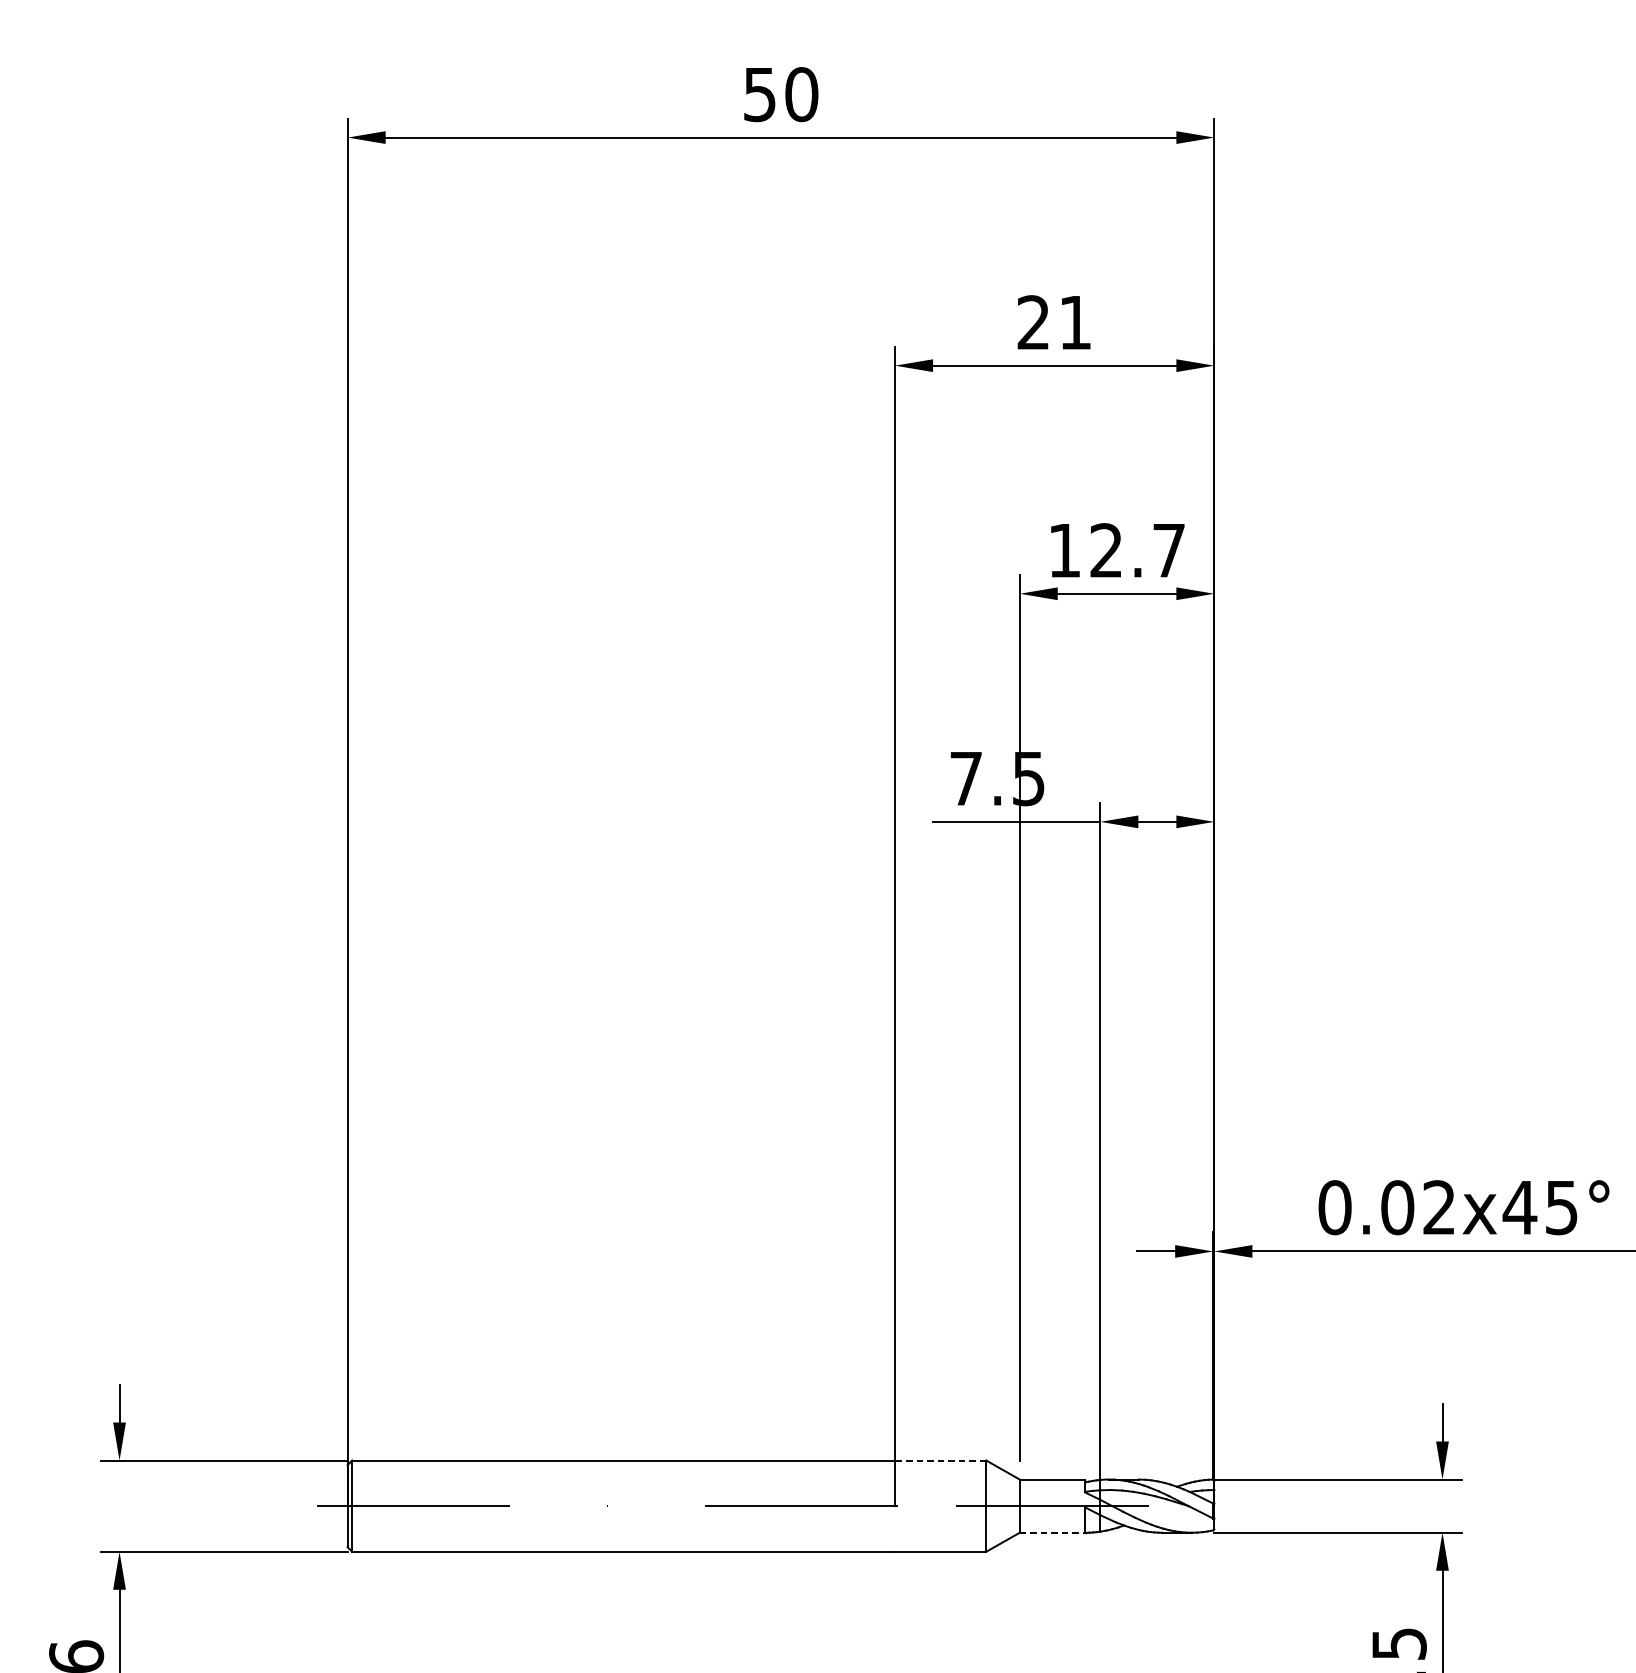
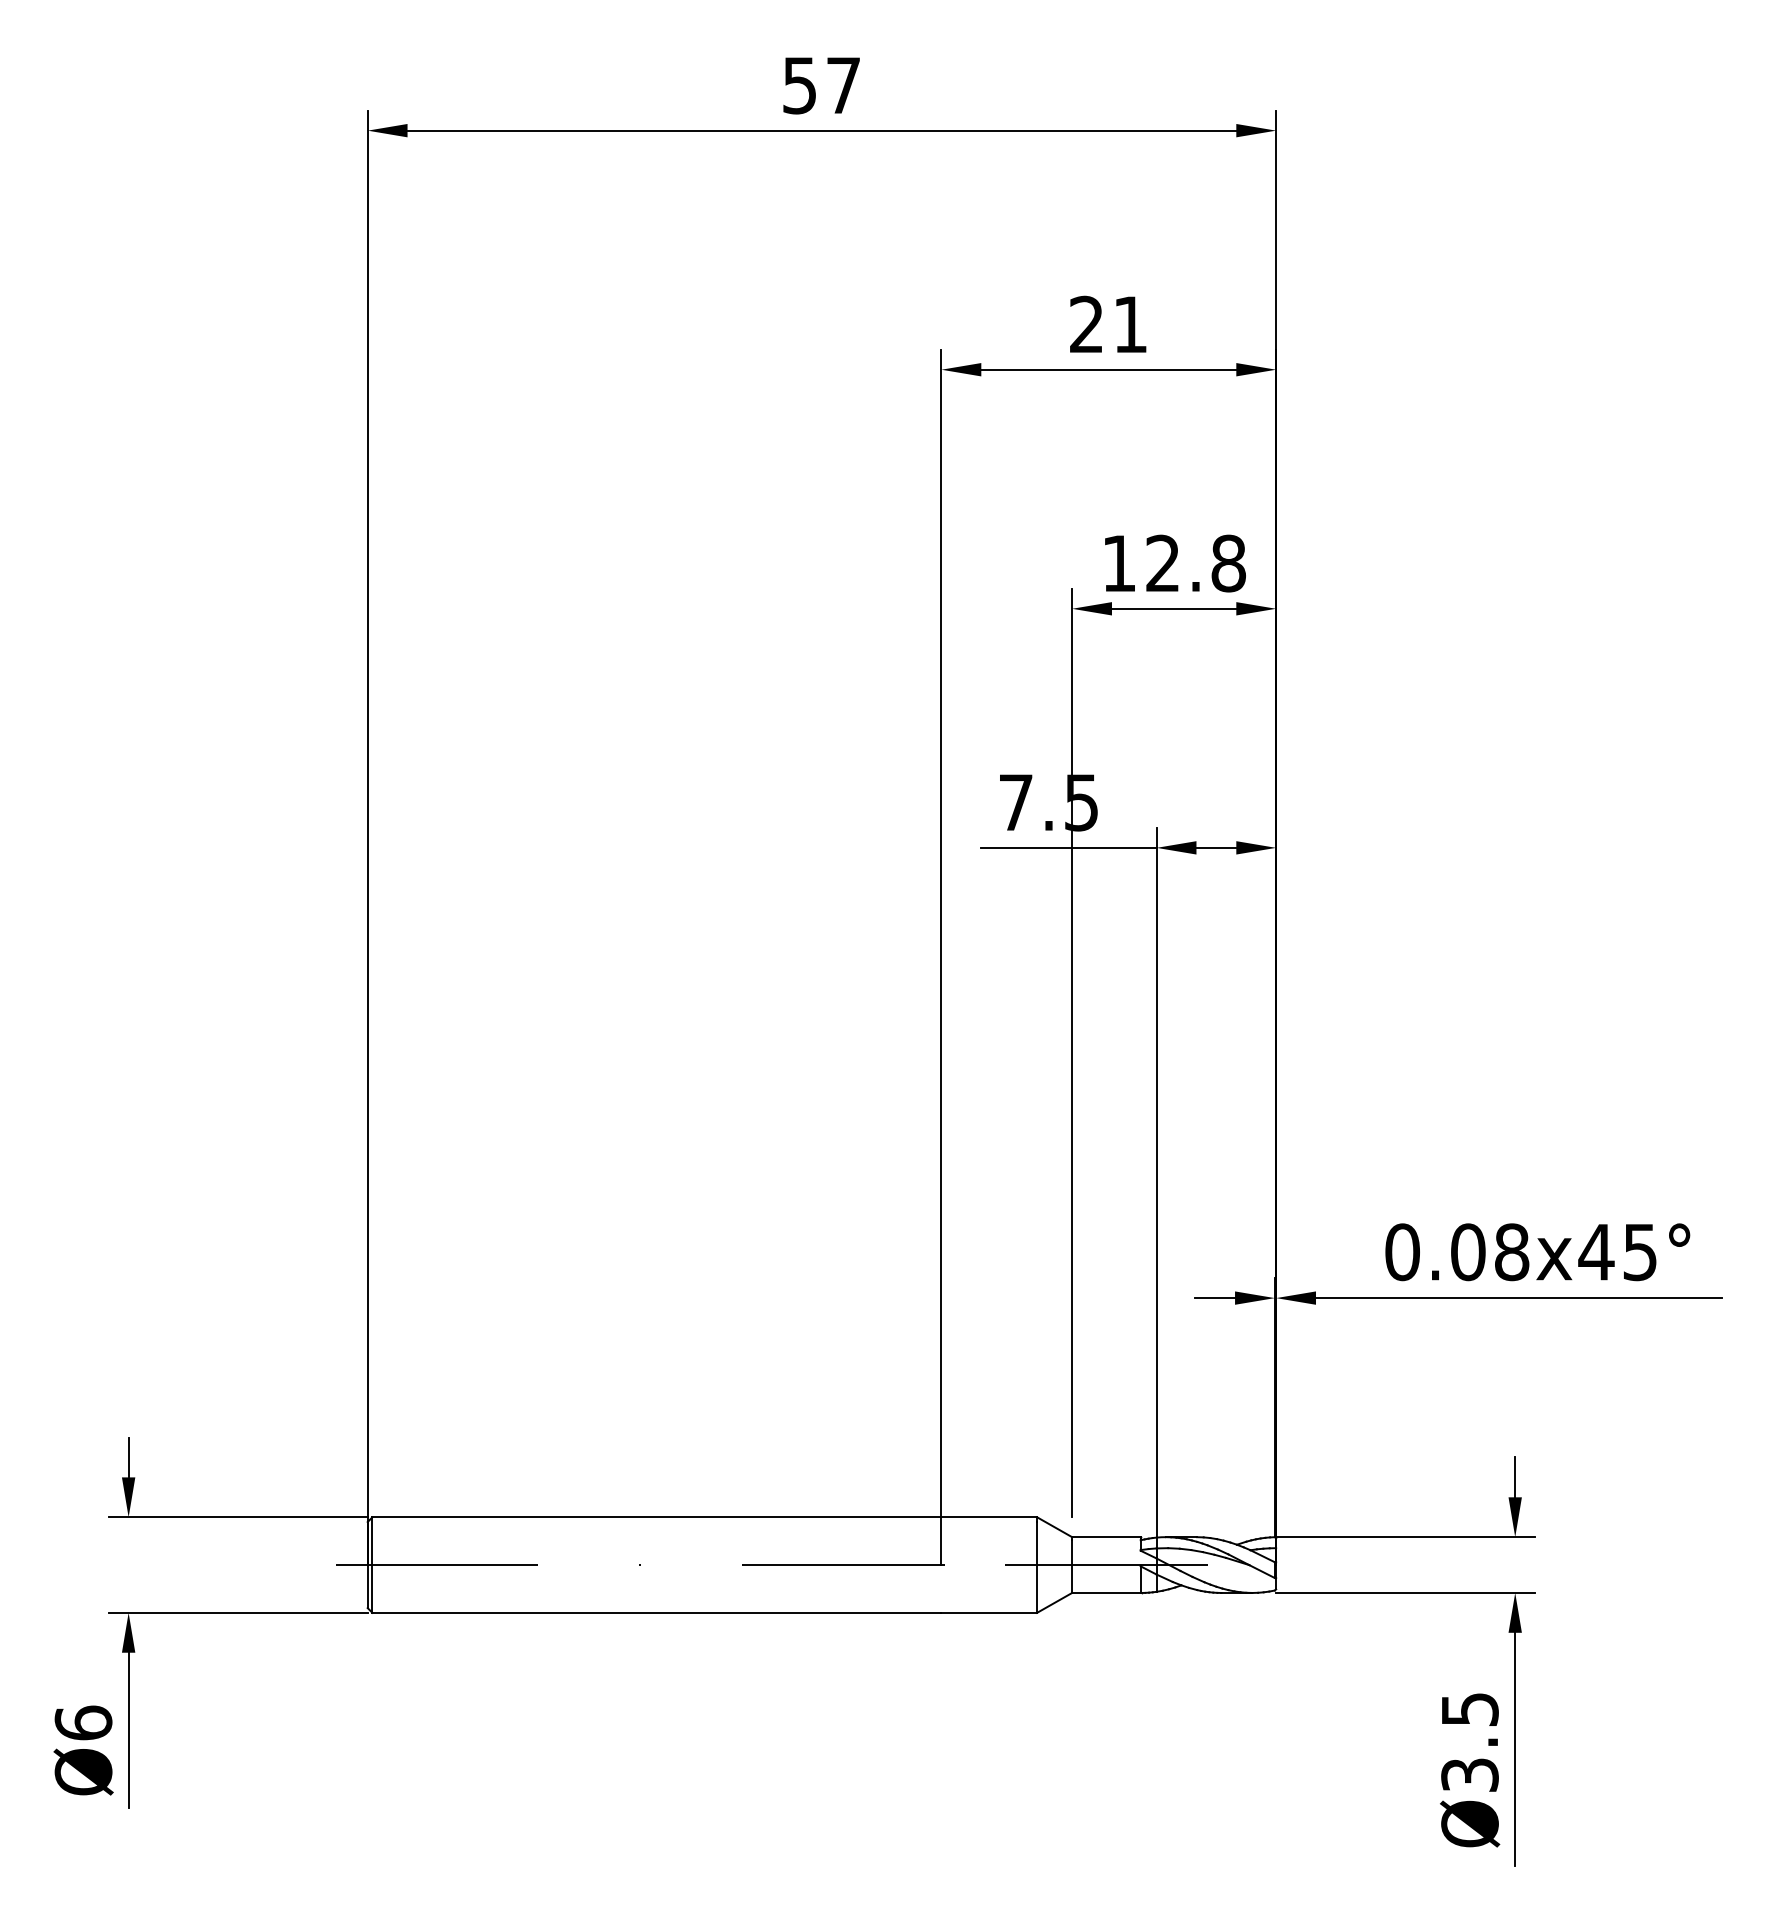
text: (801, 94) -> (843, 85), 50 -> 57
text: (1168, 550) -> (1228, 563), 12.7 -> 12.8
text: (1439, 1207) -> (1512, 1252), 0.02x45° -> 0.08x45°
line: (940, 1460) -> (989, 1517), dashed -> solid
line: (1052, 1532) -> (1106, 1592), dashed -> solid

